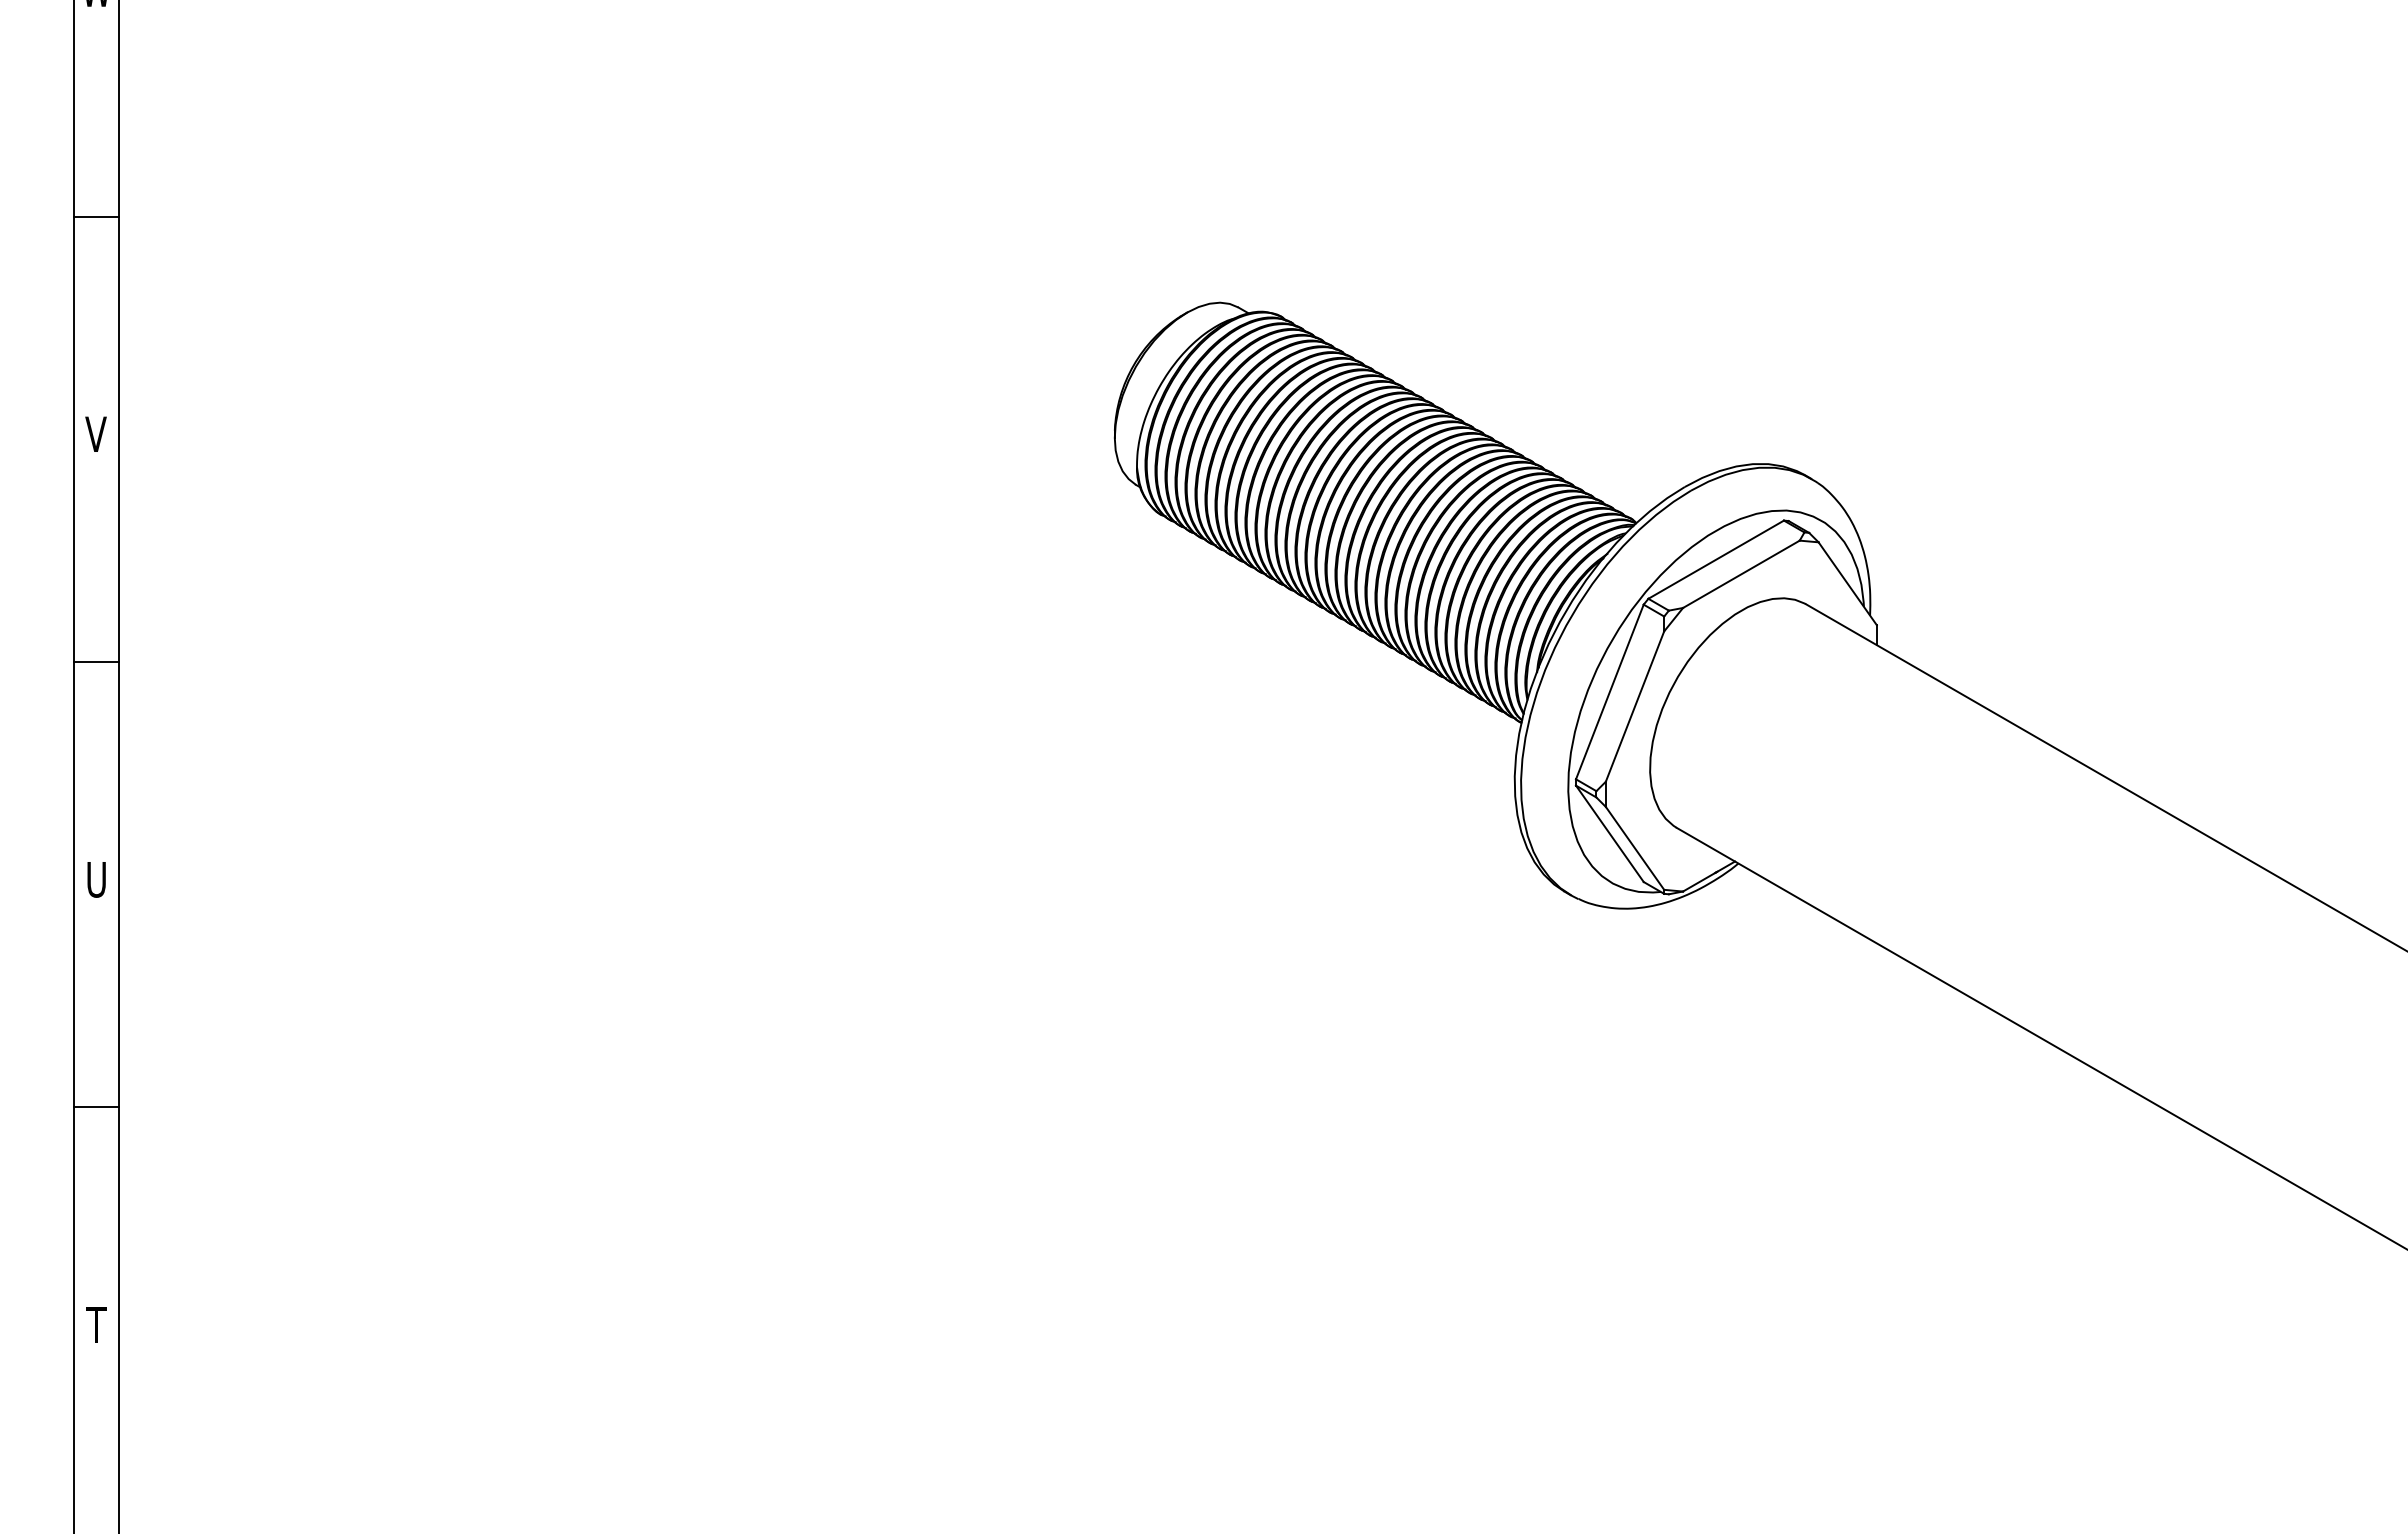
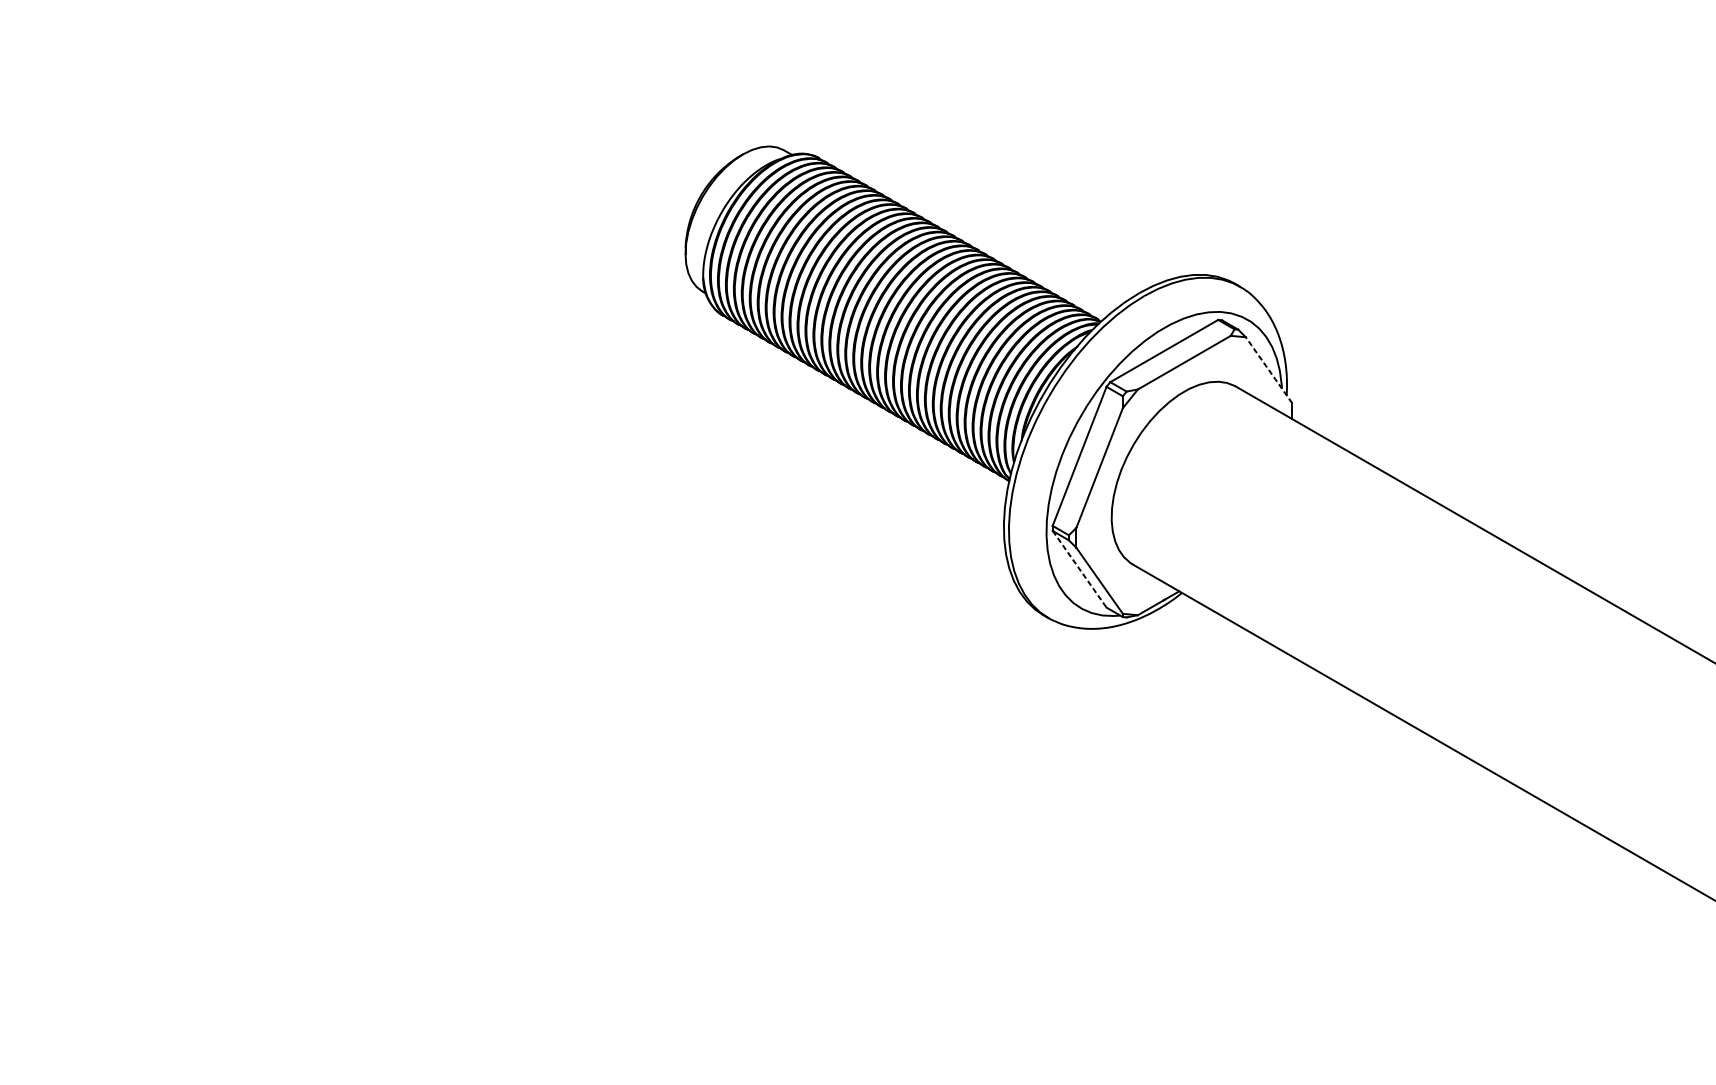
line: (1847, 583) -> (1268, 369), solid -> dashed
line: (1609, 833) -> (1079, 569), solid -> dashed

